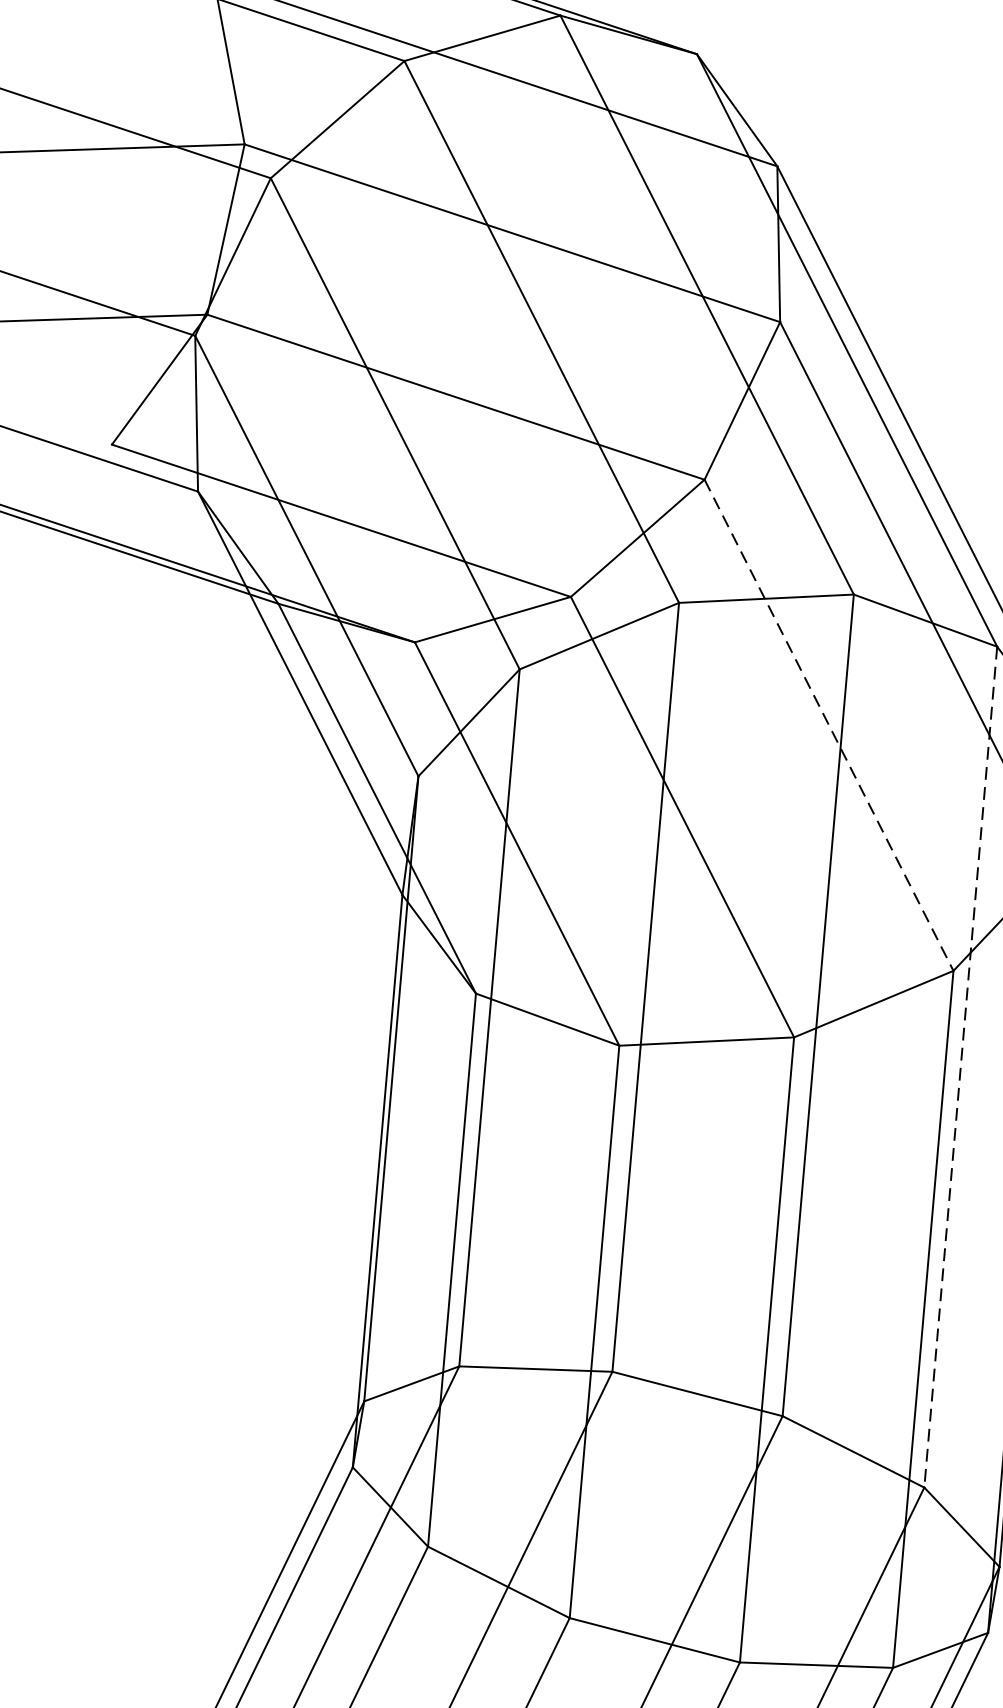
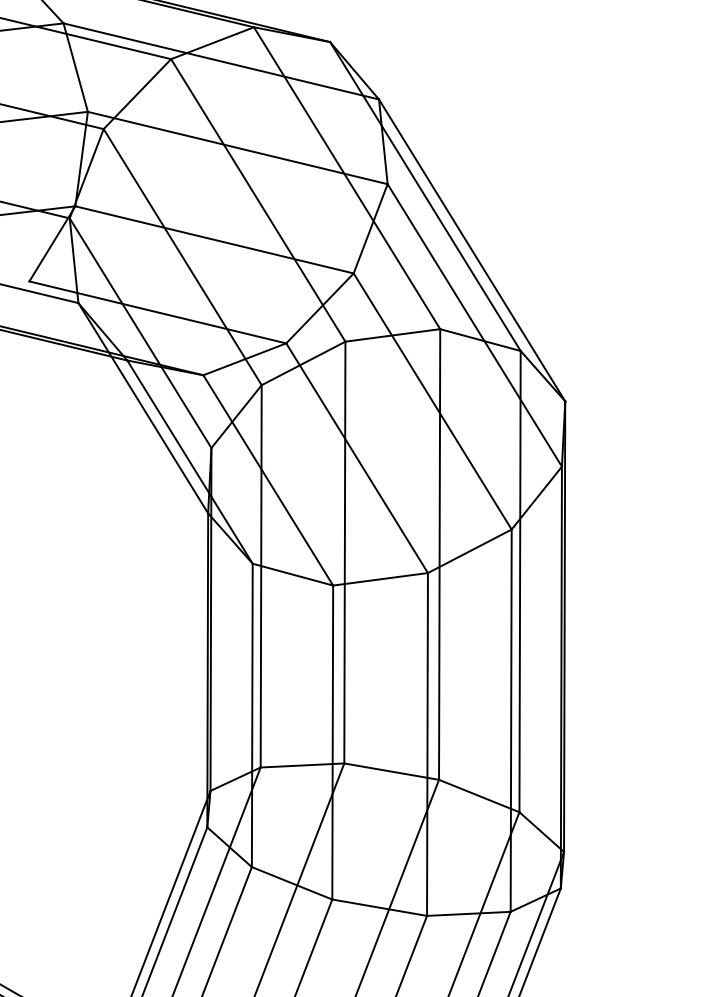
line: (828, 725) -> (432, 401), dashed -> solid
line: (961, 1066) -> (520, 581), dashed -> solid

